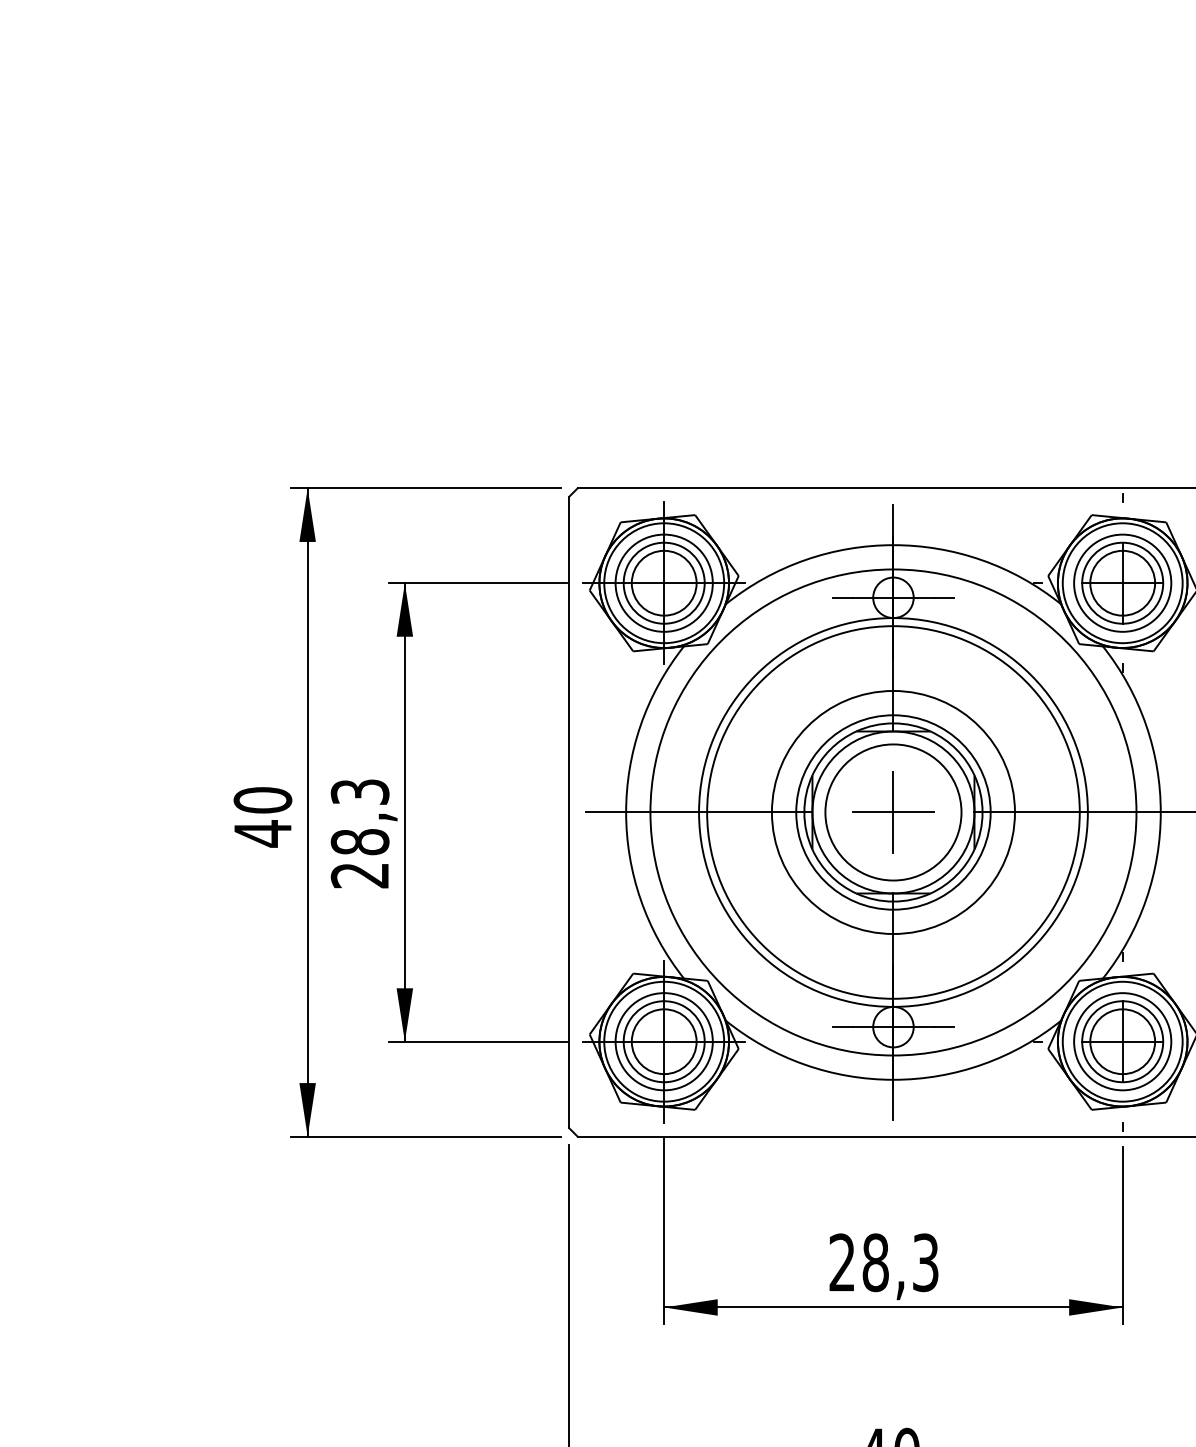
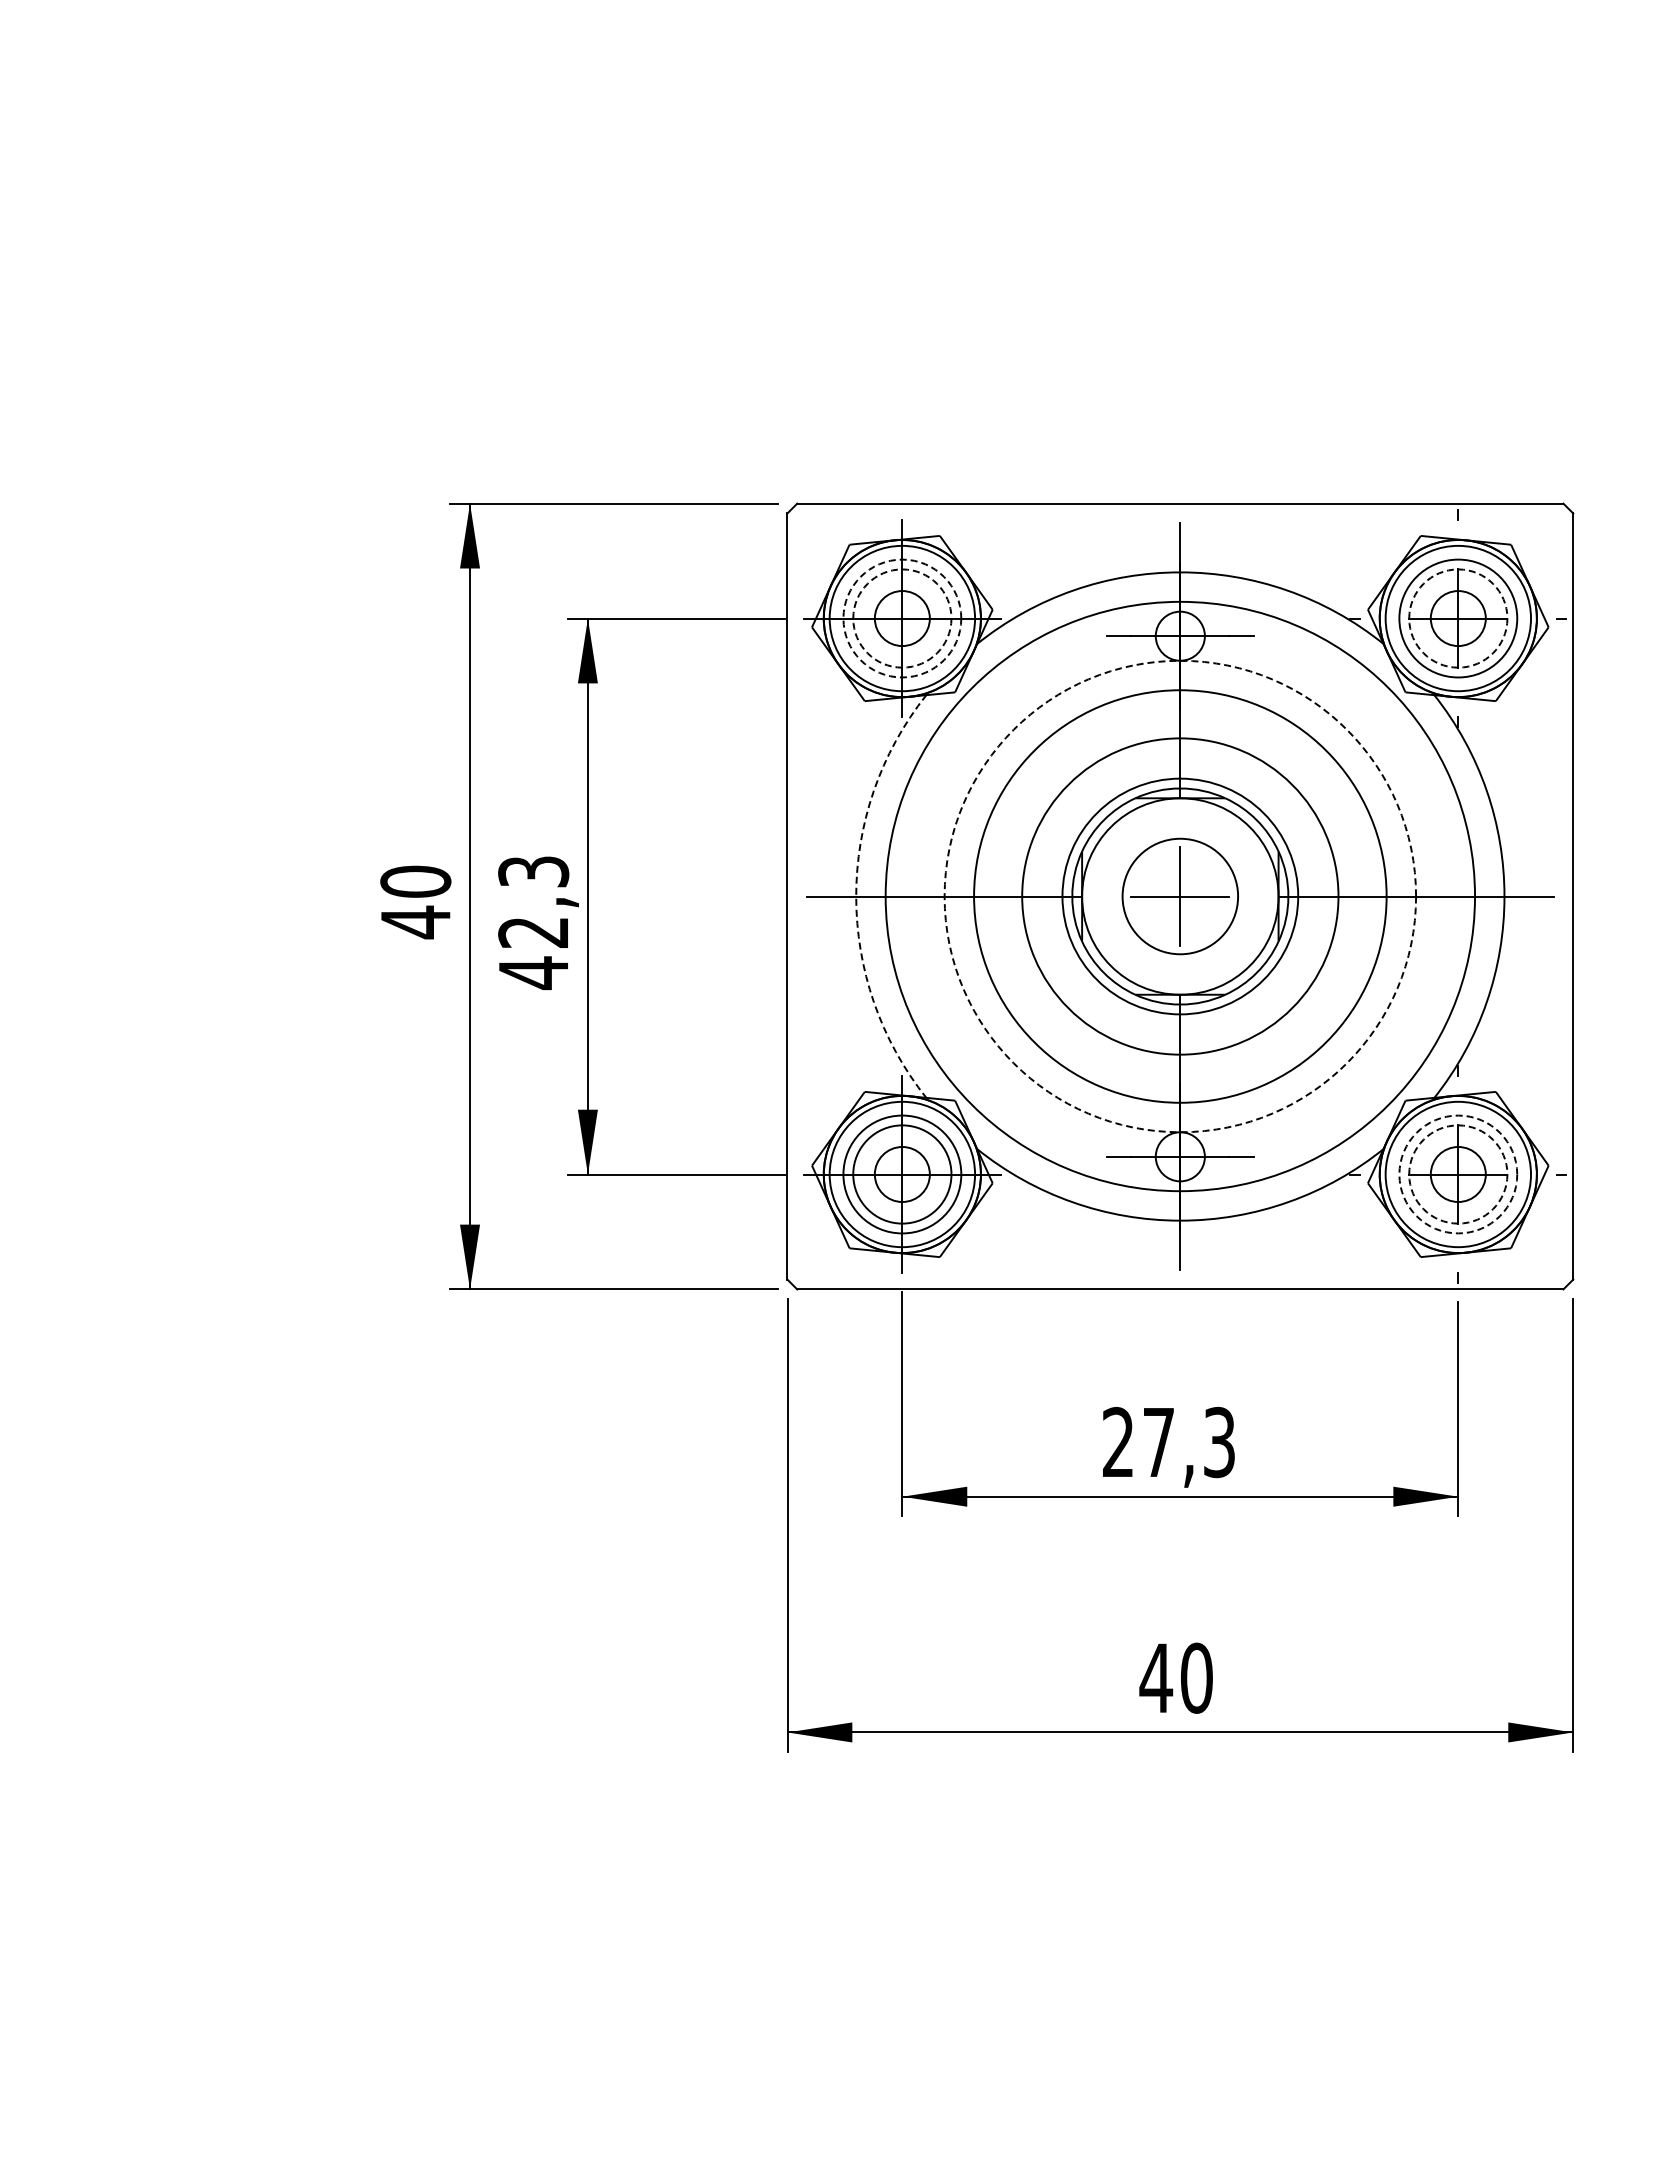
circle: (664, 583) -> (902, 618), size x0.7
circle: (664, 583) -> (902, 618), solid -> dashed
circle: (664, 583) -> (902, 618), solid -> dashed
circle: (1122, 583) -> (1458, 618), size x0.7
circle: (1122, 583) -> (1458, 618), solid -> dashed
arc: (626, 812) -> (856, 896), solid -> dashed
circle: (892, 812) -> (1179, 896), size x0.7
circle: (893, 812) -> (1180, 896), size x0.7
circle: (893, 812) -> (1180, 896), size x1.4
circle: (893, 812) -> (1180, 896), solid -> dashed
text: (360, 859) -> (533, 953), 28,3 -> 42,3
circle: (664, 1041) -> (902, 1174), size x0.7
circle: (1122, 1041) -> (1458, 1174), size x0.7
circle: (1122, 1041) -> (1458, 1174), solid -> dashed
circle: (1122, 1041) -> (1458, 1174), solid -> dashed
text: (875, 1262) -> (1158, 1442), 28,3 -> 27,3

